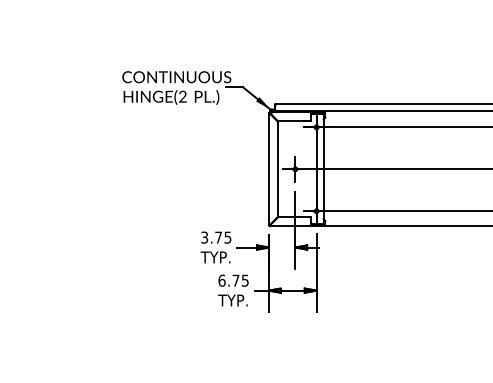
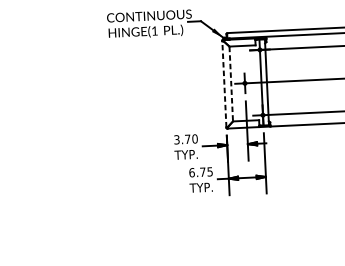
text: (182, 96) -> (154, 30), (2 -> (1
line: (268, 168) -> (224, 83), solid -> dashed
line: (277, 169) -> (231, 84), solid -> dashed
text: (227, 237) -> (194, 138), 3.75 -> 3.70

